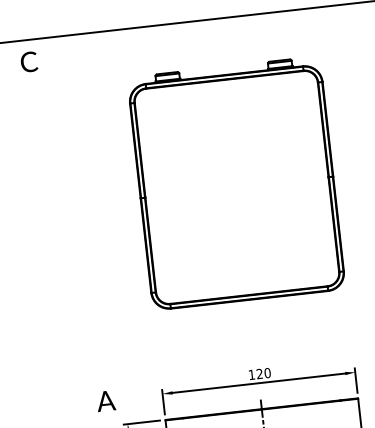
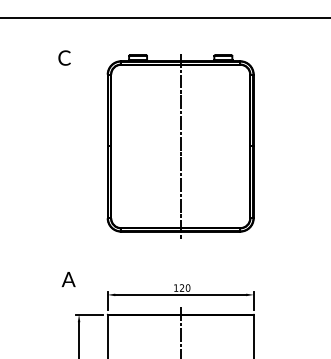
text: (28, 61) -> (64, 57), moved
line: (236, 187) -> (180, 146), added
text: (105, 401) -> (68, 279), moved

